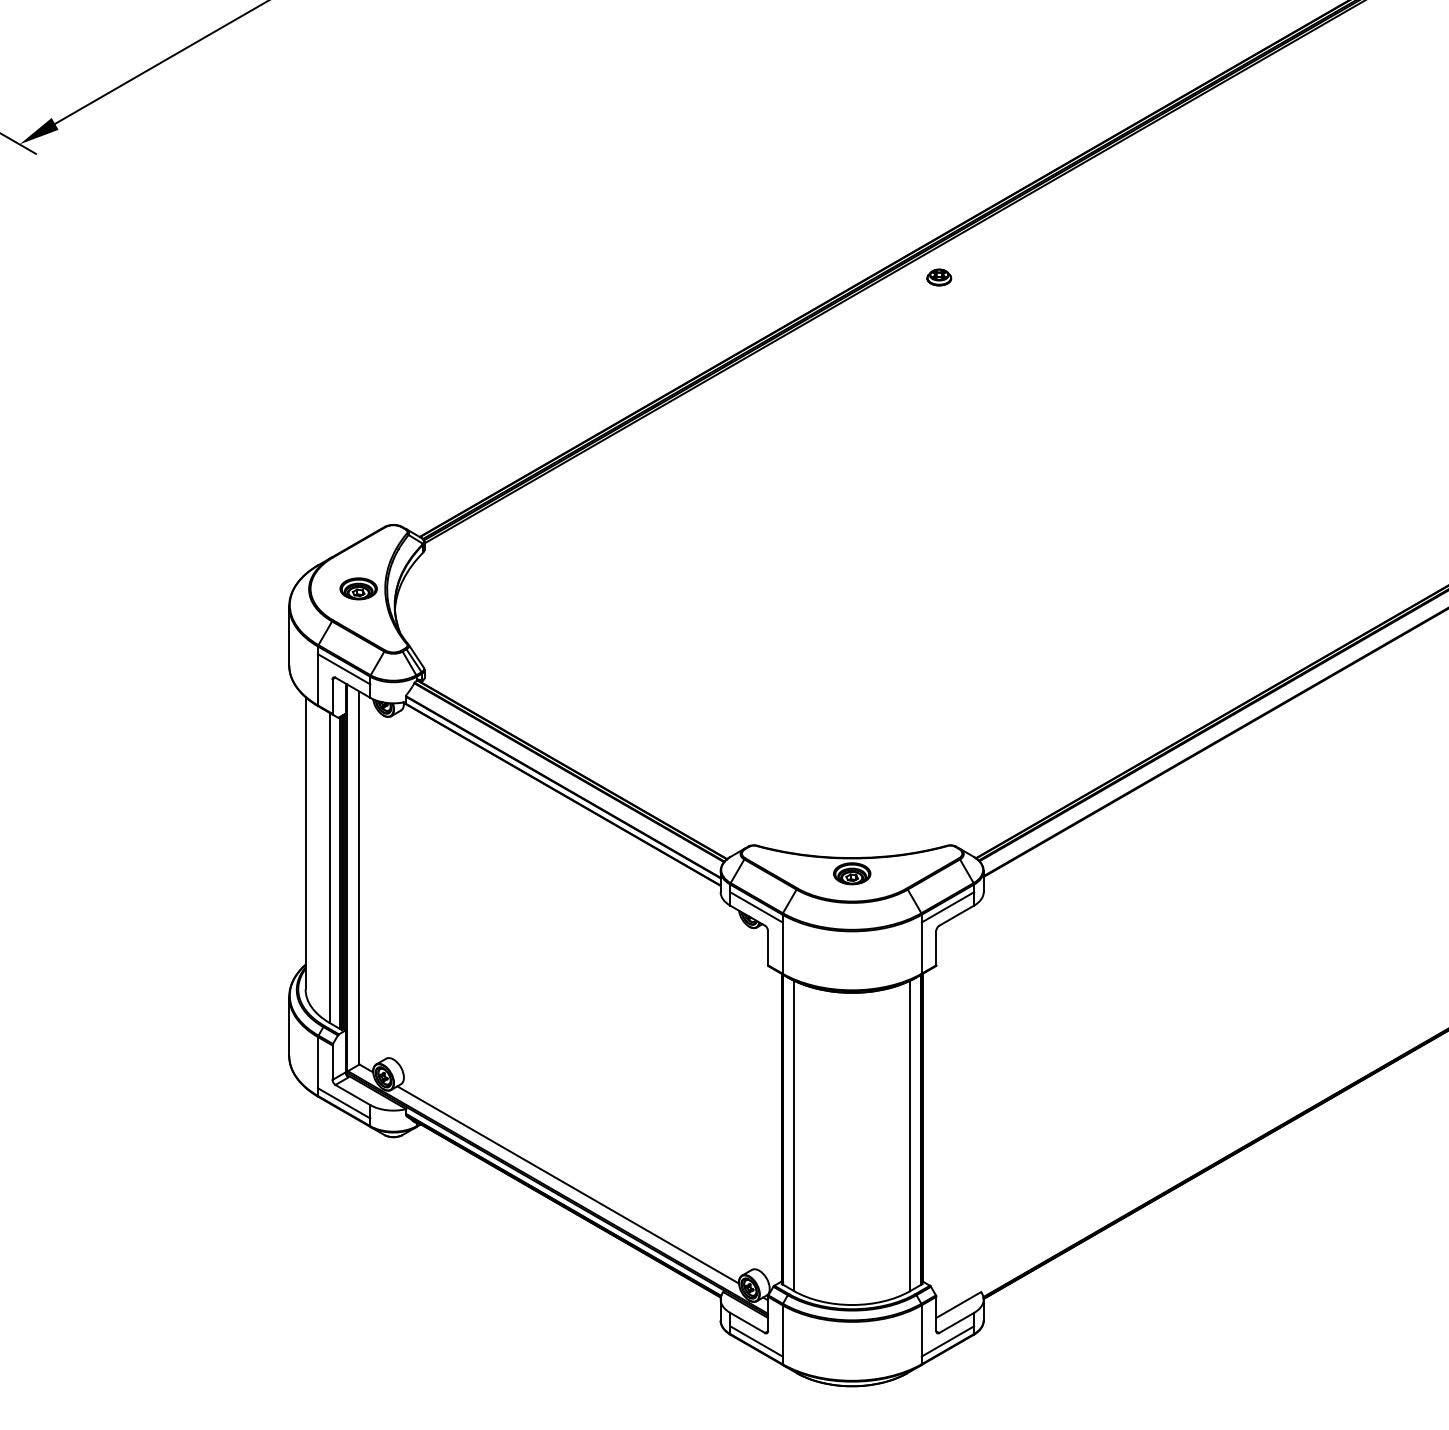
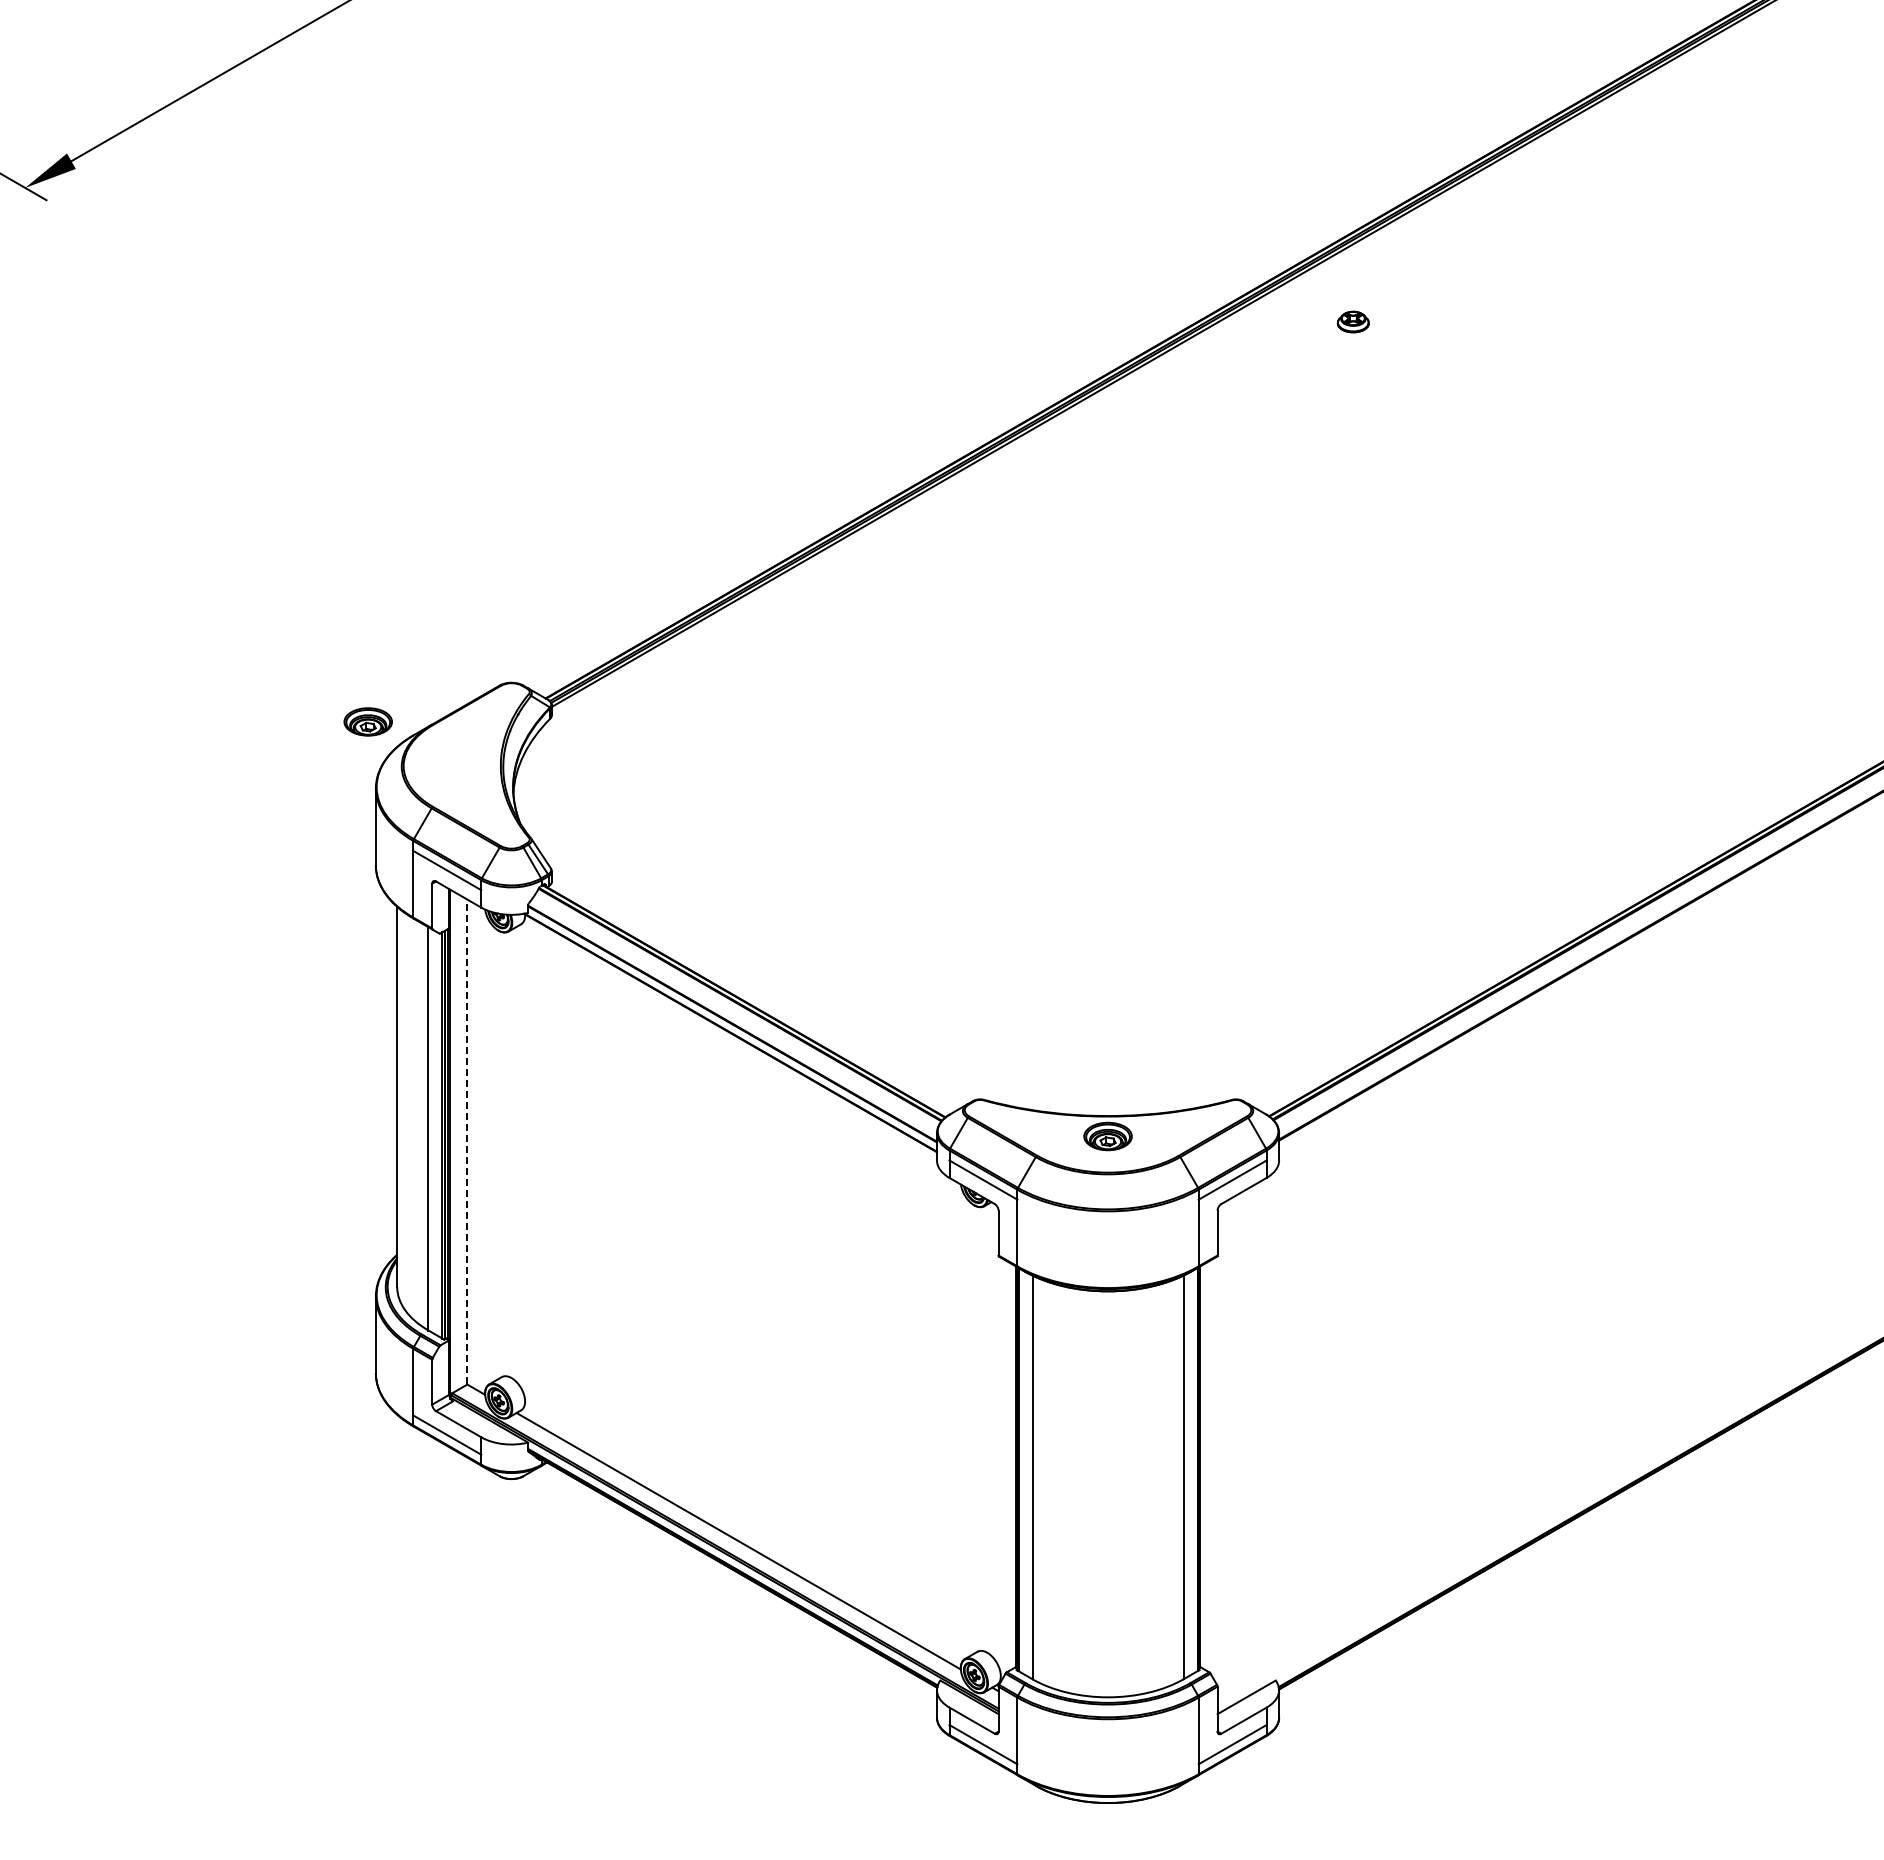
part: (938, 277) -> (1352, 321), moved
part: (358, 588) -> (367, 721), moved
line: (359, 877) -> (467, 1141), solid -> dashed

